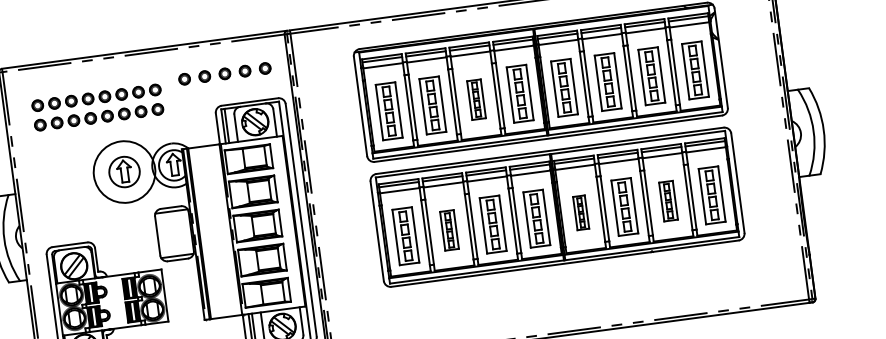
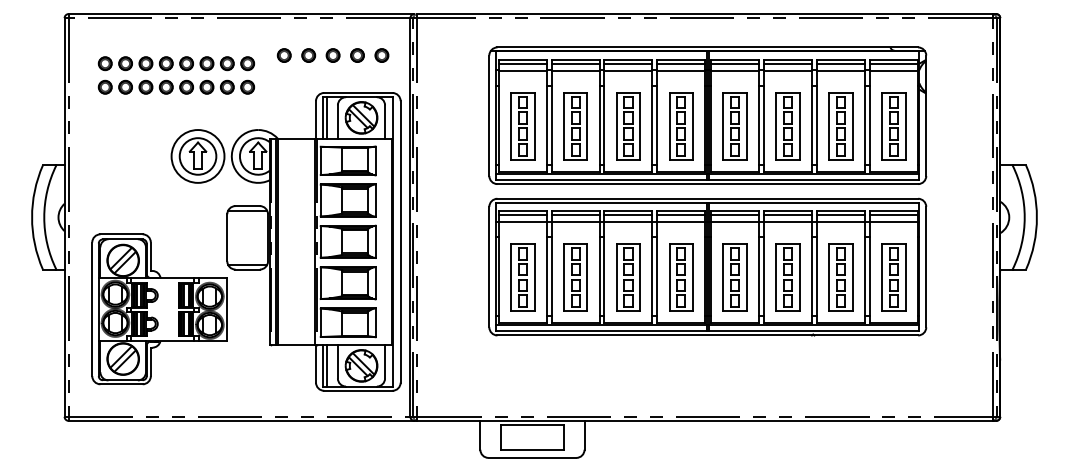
part: (476, 99) -> (628, 126), size x1.43
circle: (124, 172) -> (197, 156), size x0.71
part: (668, 201) -> (840, 277), size x1.43
part: (580, 212) -> (734, 277), size x1.67
part: (449, 230) -> (575, 277), size x1.43

